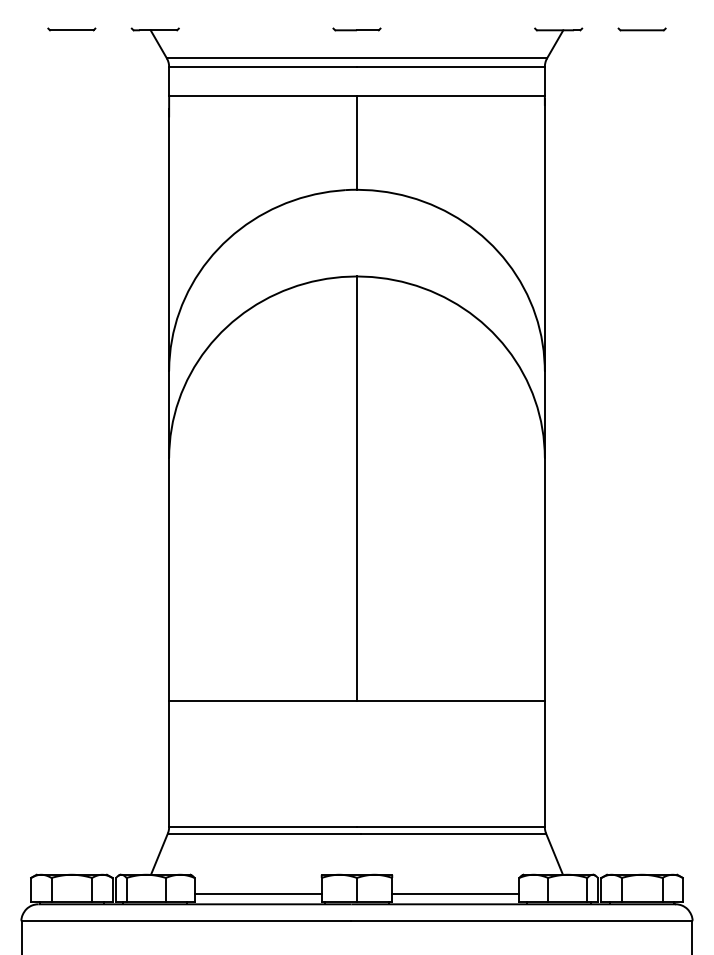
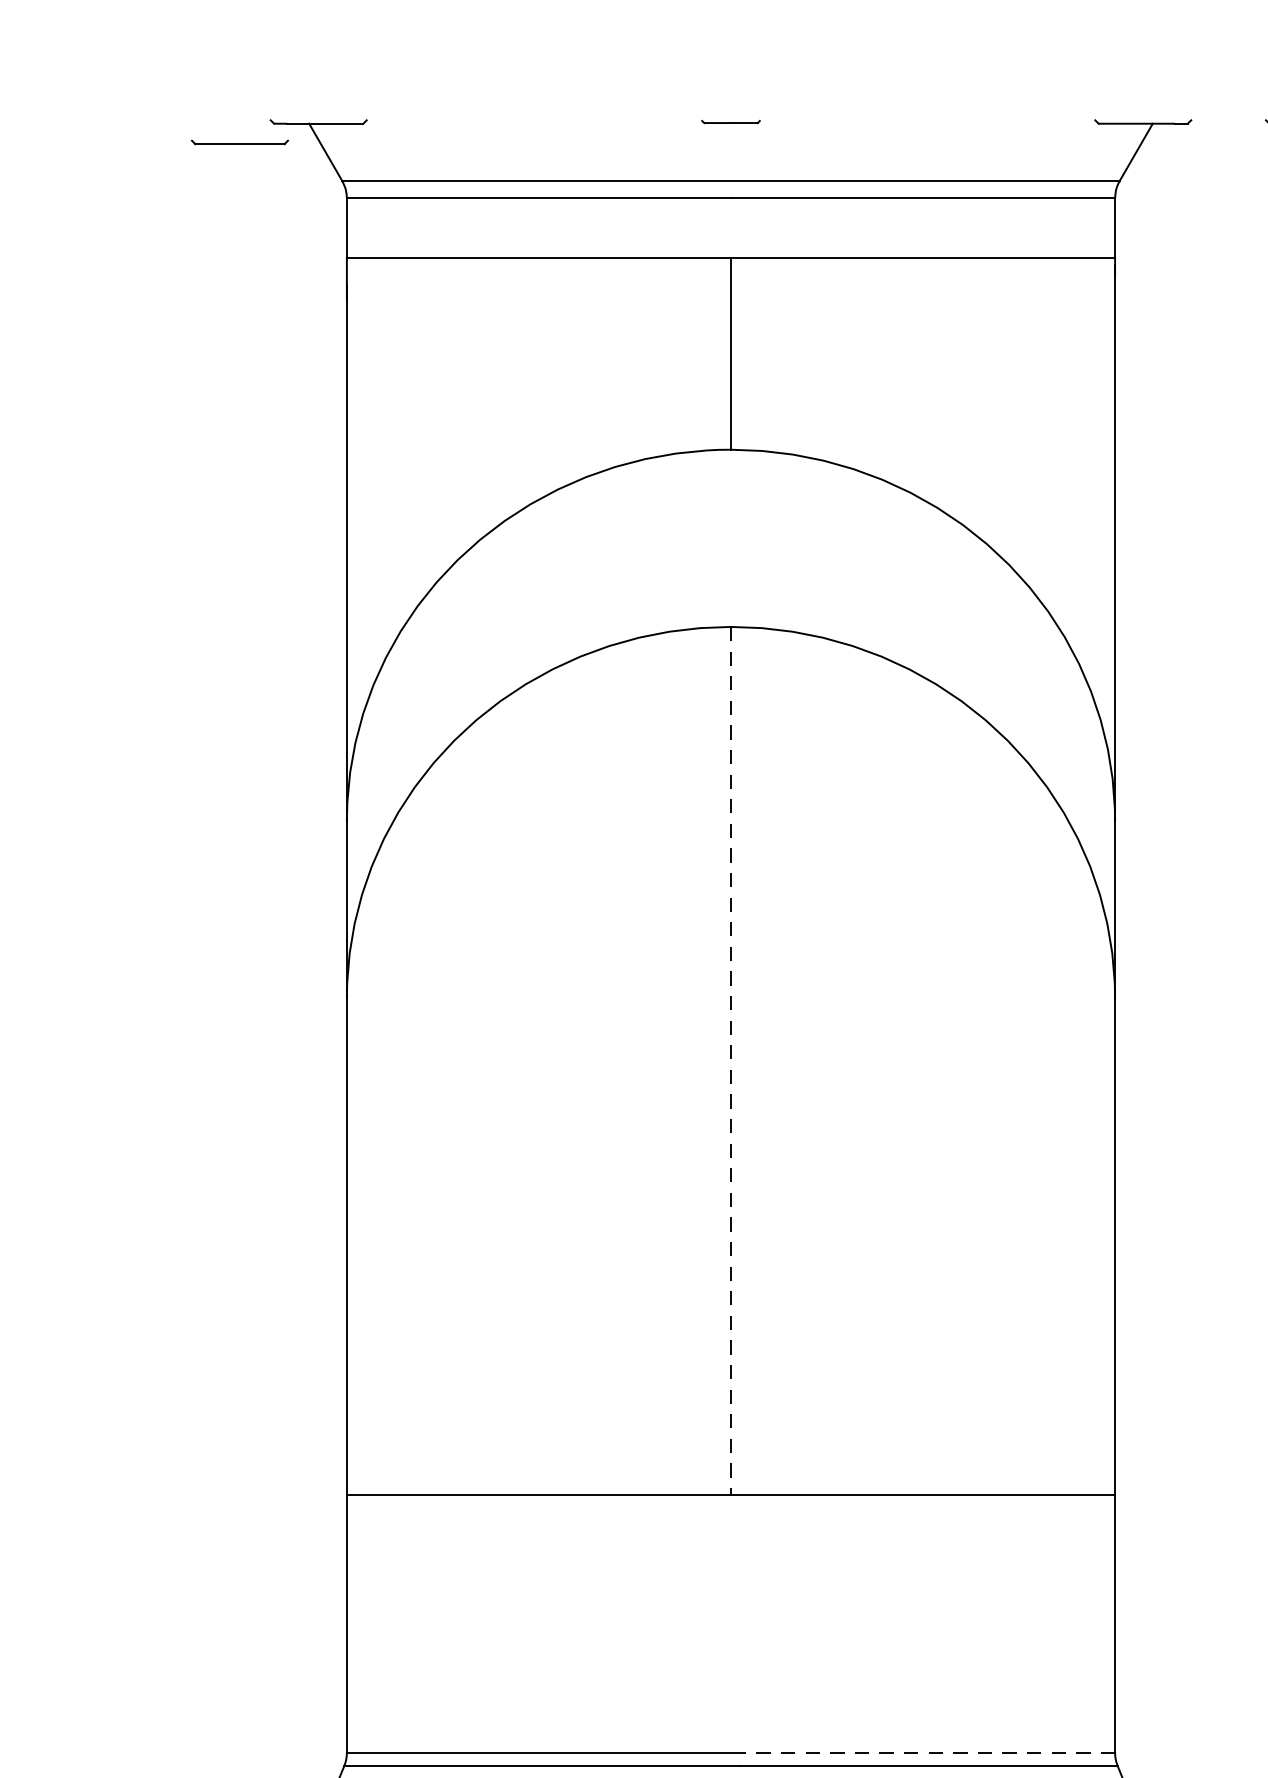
part: (71, 29) -> (239, 142), moved
part: (356, 29) -> (729, 122), size x0.6
line: (357, 489) -> (732, 1062), solid -> dashed
line: (450, 827) -> (922, 1753), solid -> dashed

